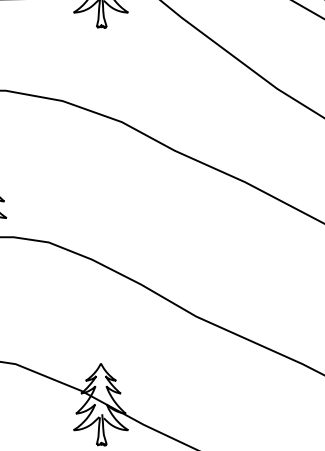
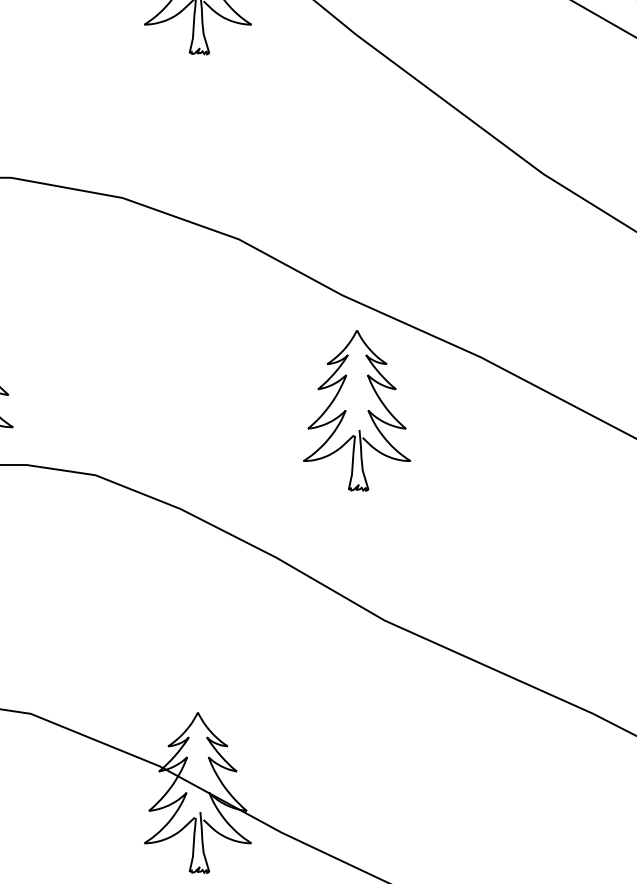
part: (181, 209) -> (355, 410), added

